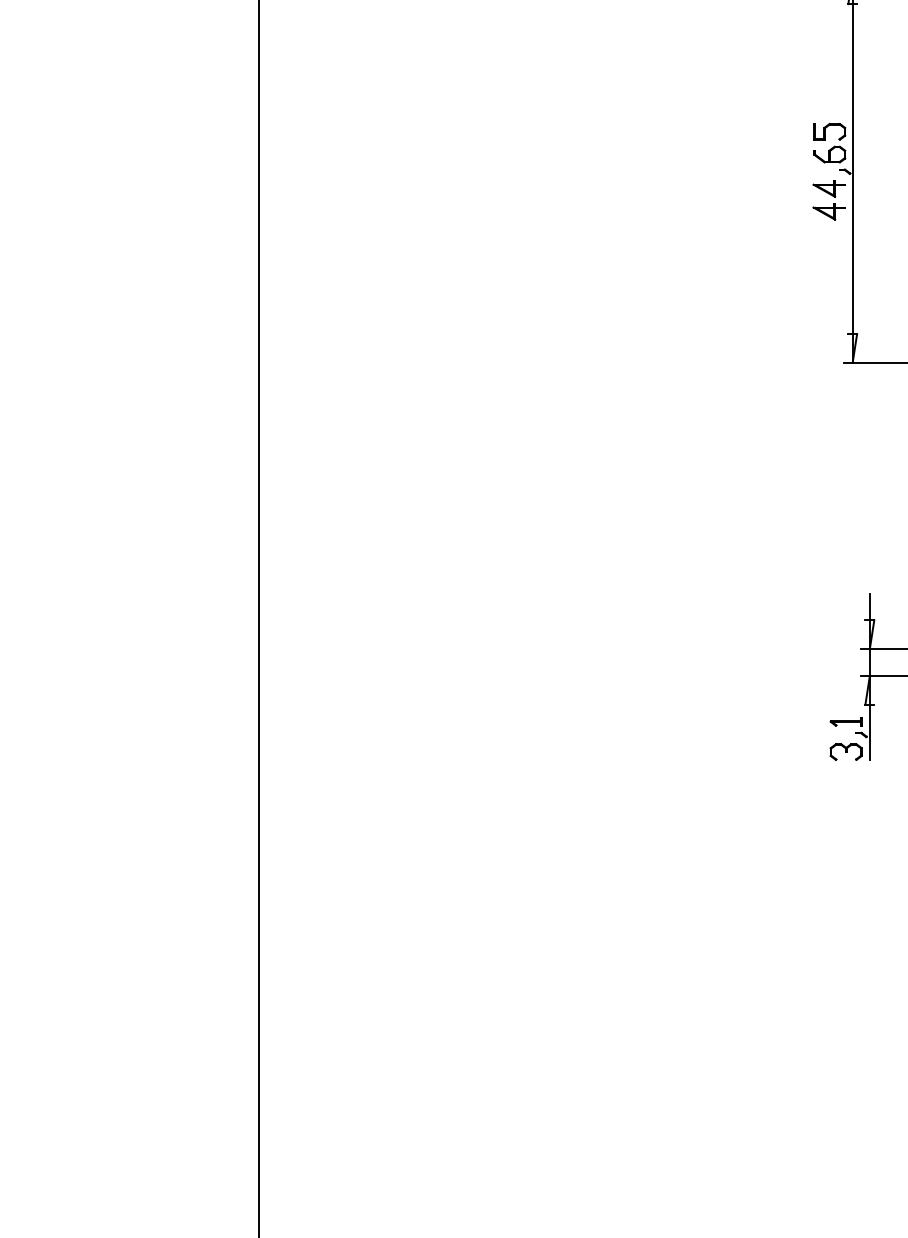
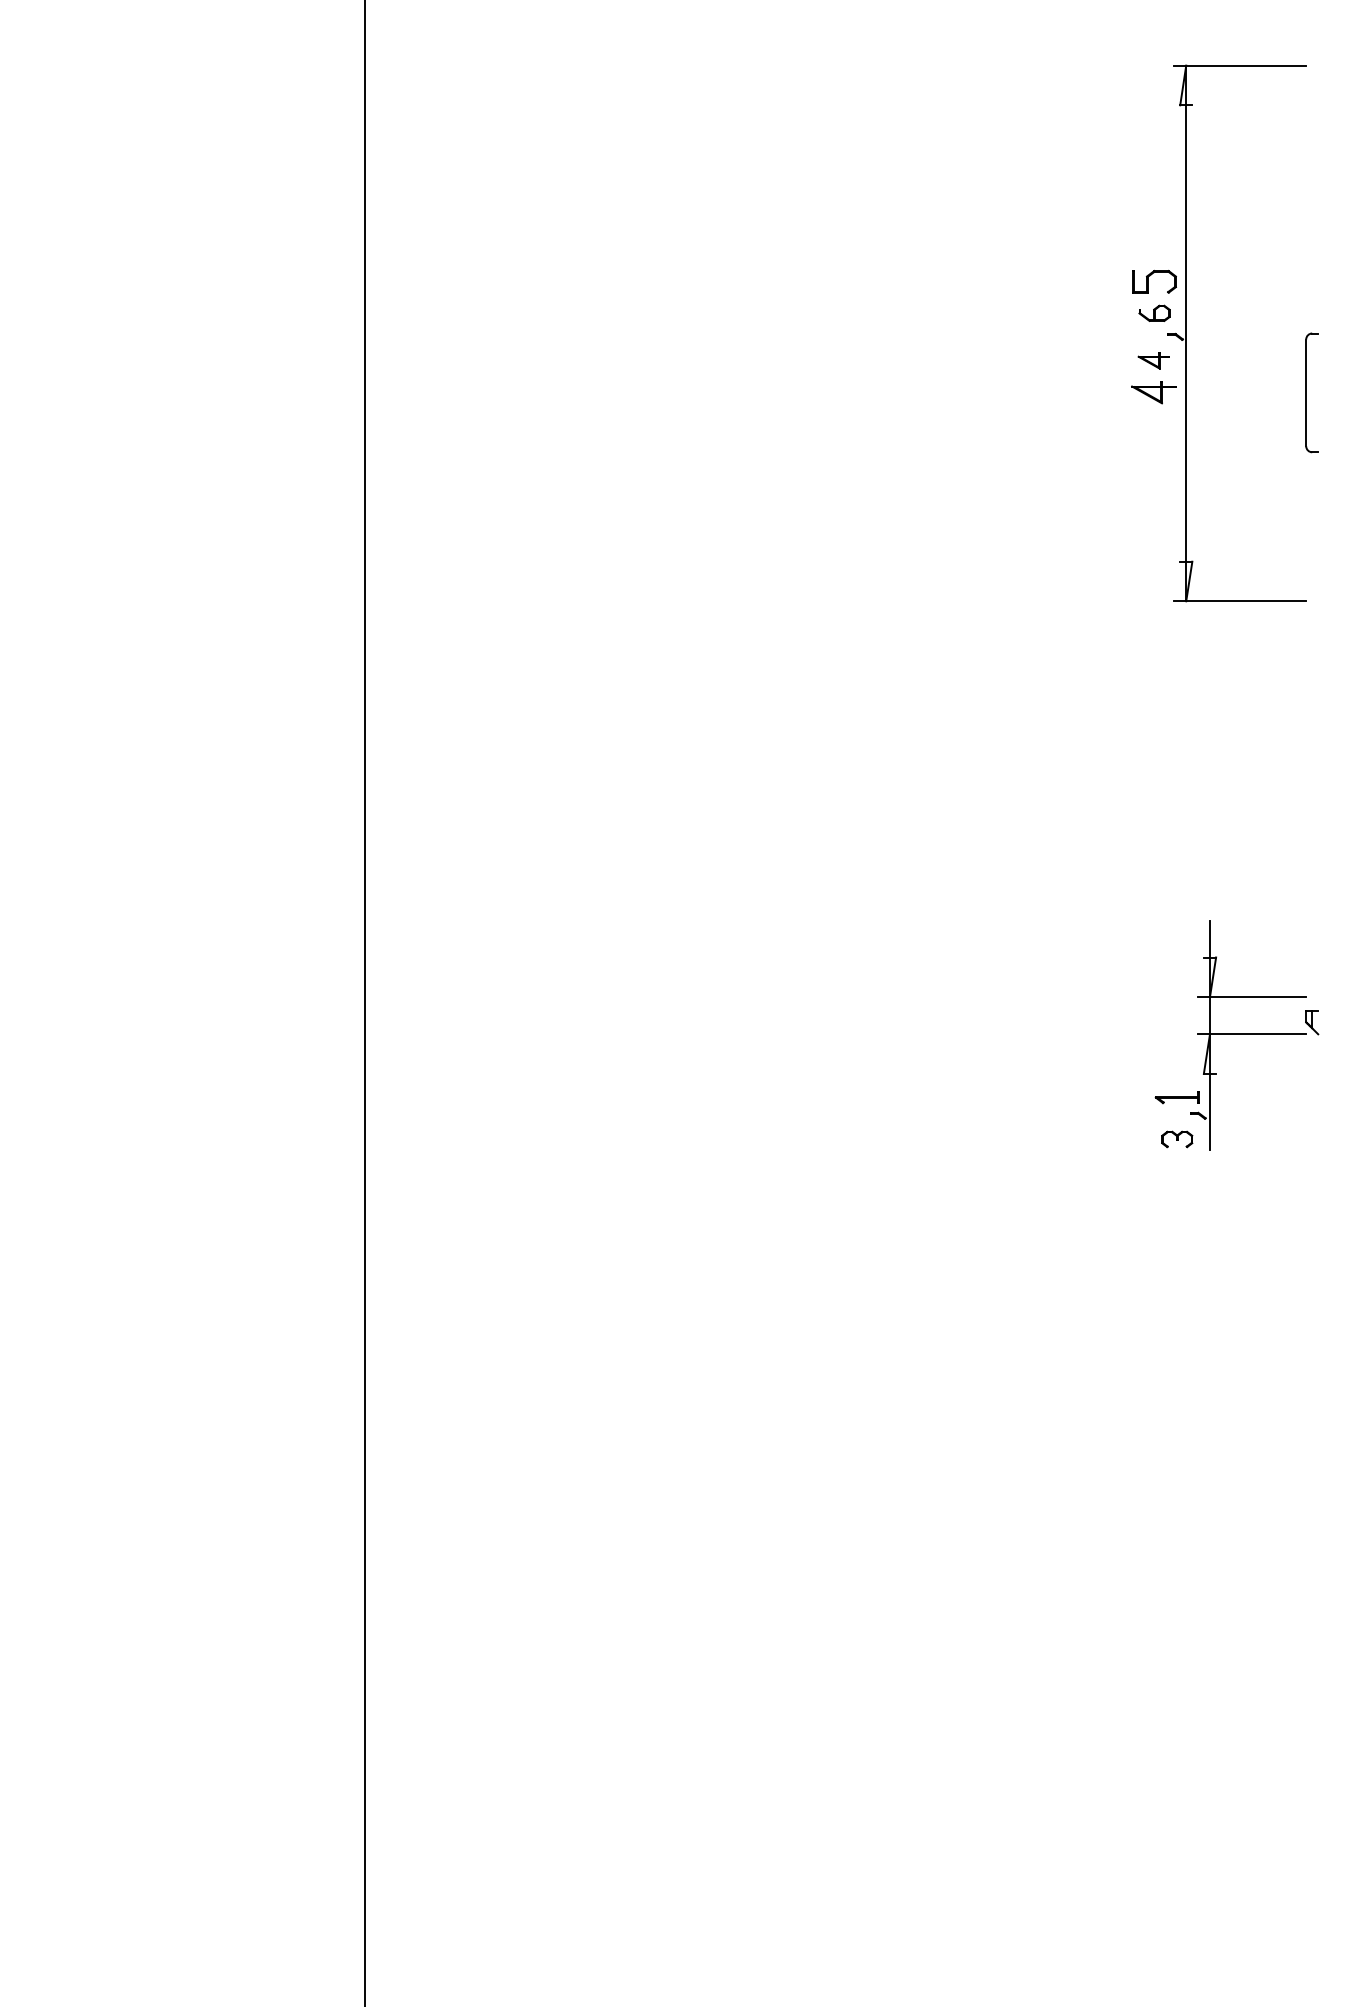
part: (829, 154) -> (1154, 313), size x0.7
part: (828, 188) -> (1153, 360), size x0.7
part: (845, 752) -> (1176, 1139), size x0.7

